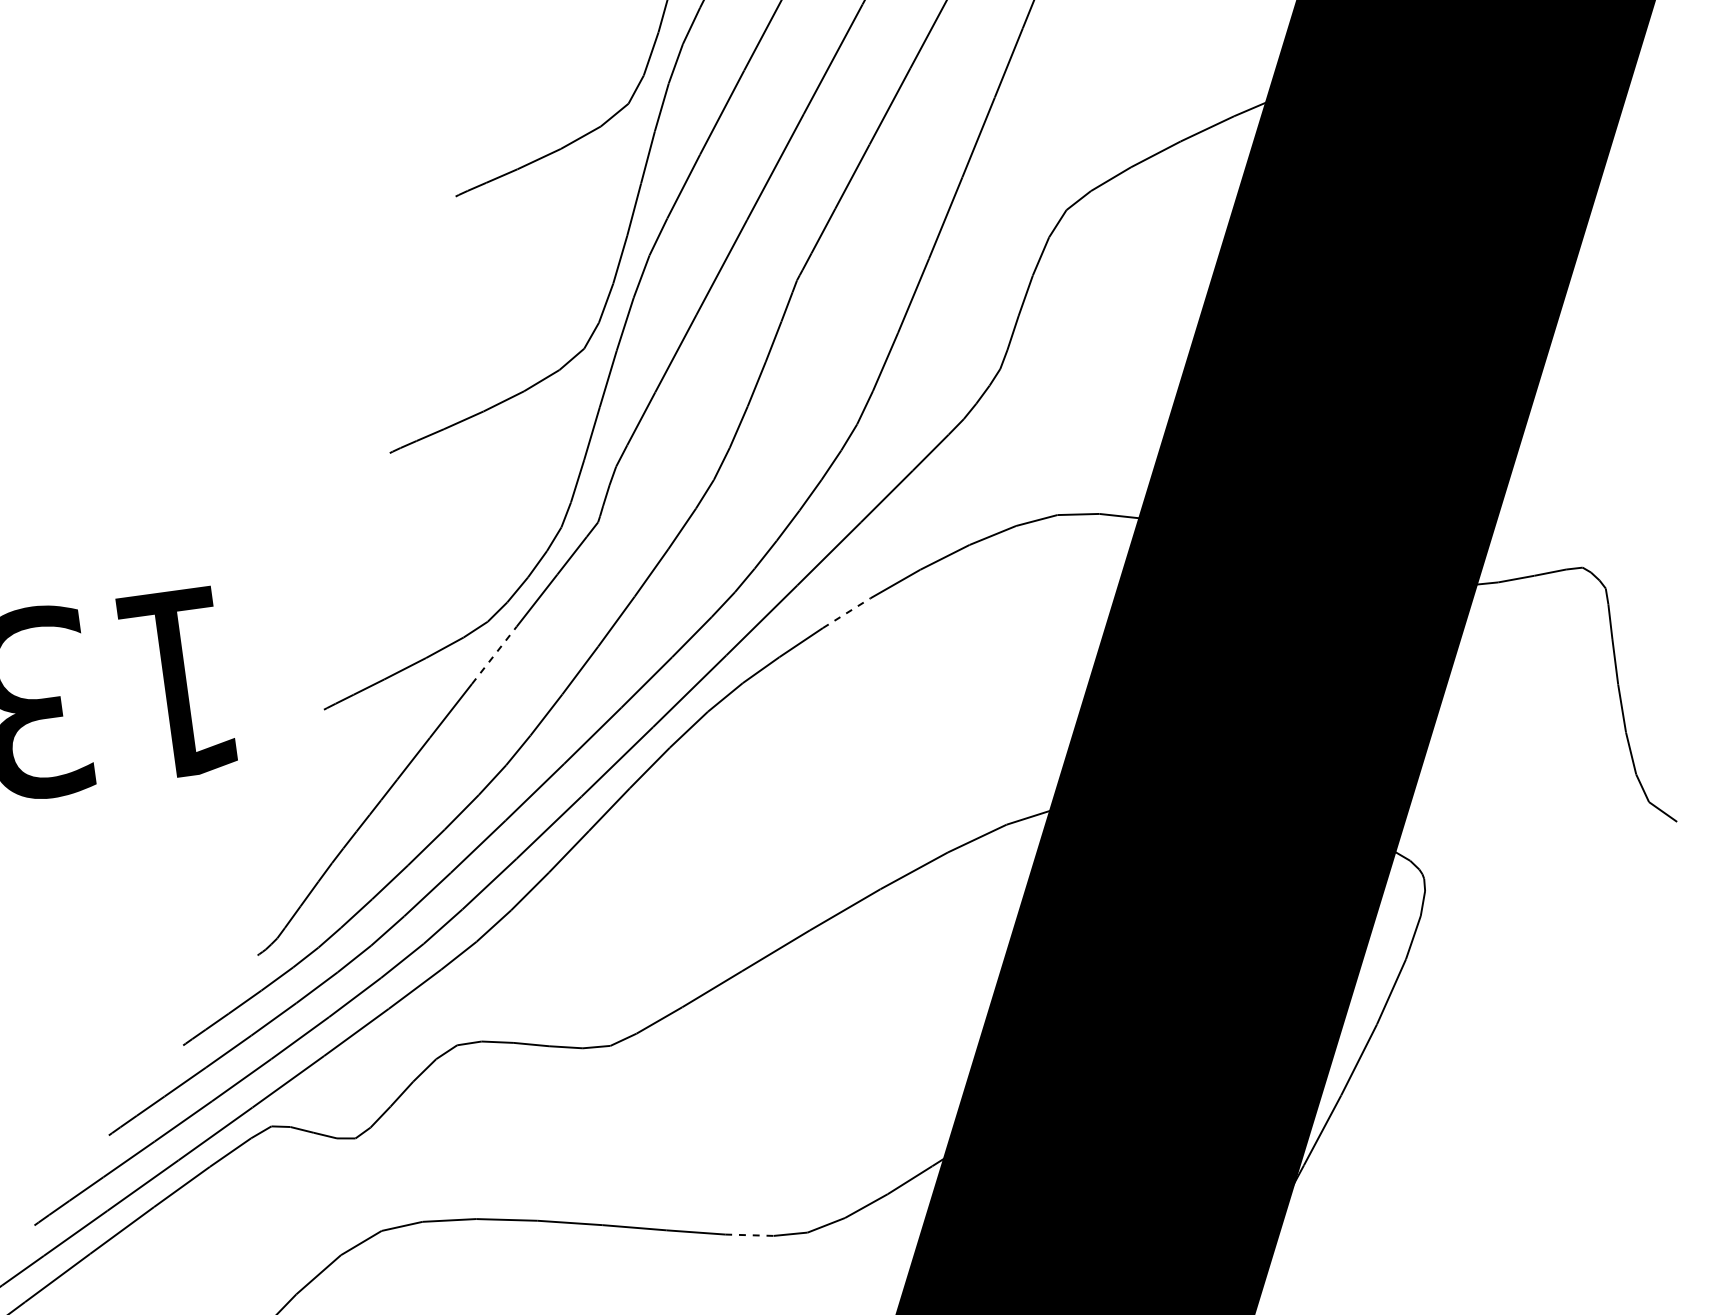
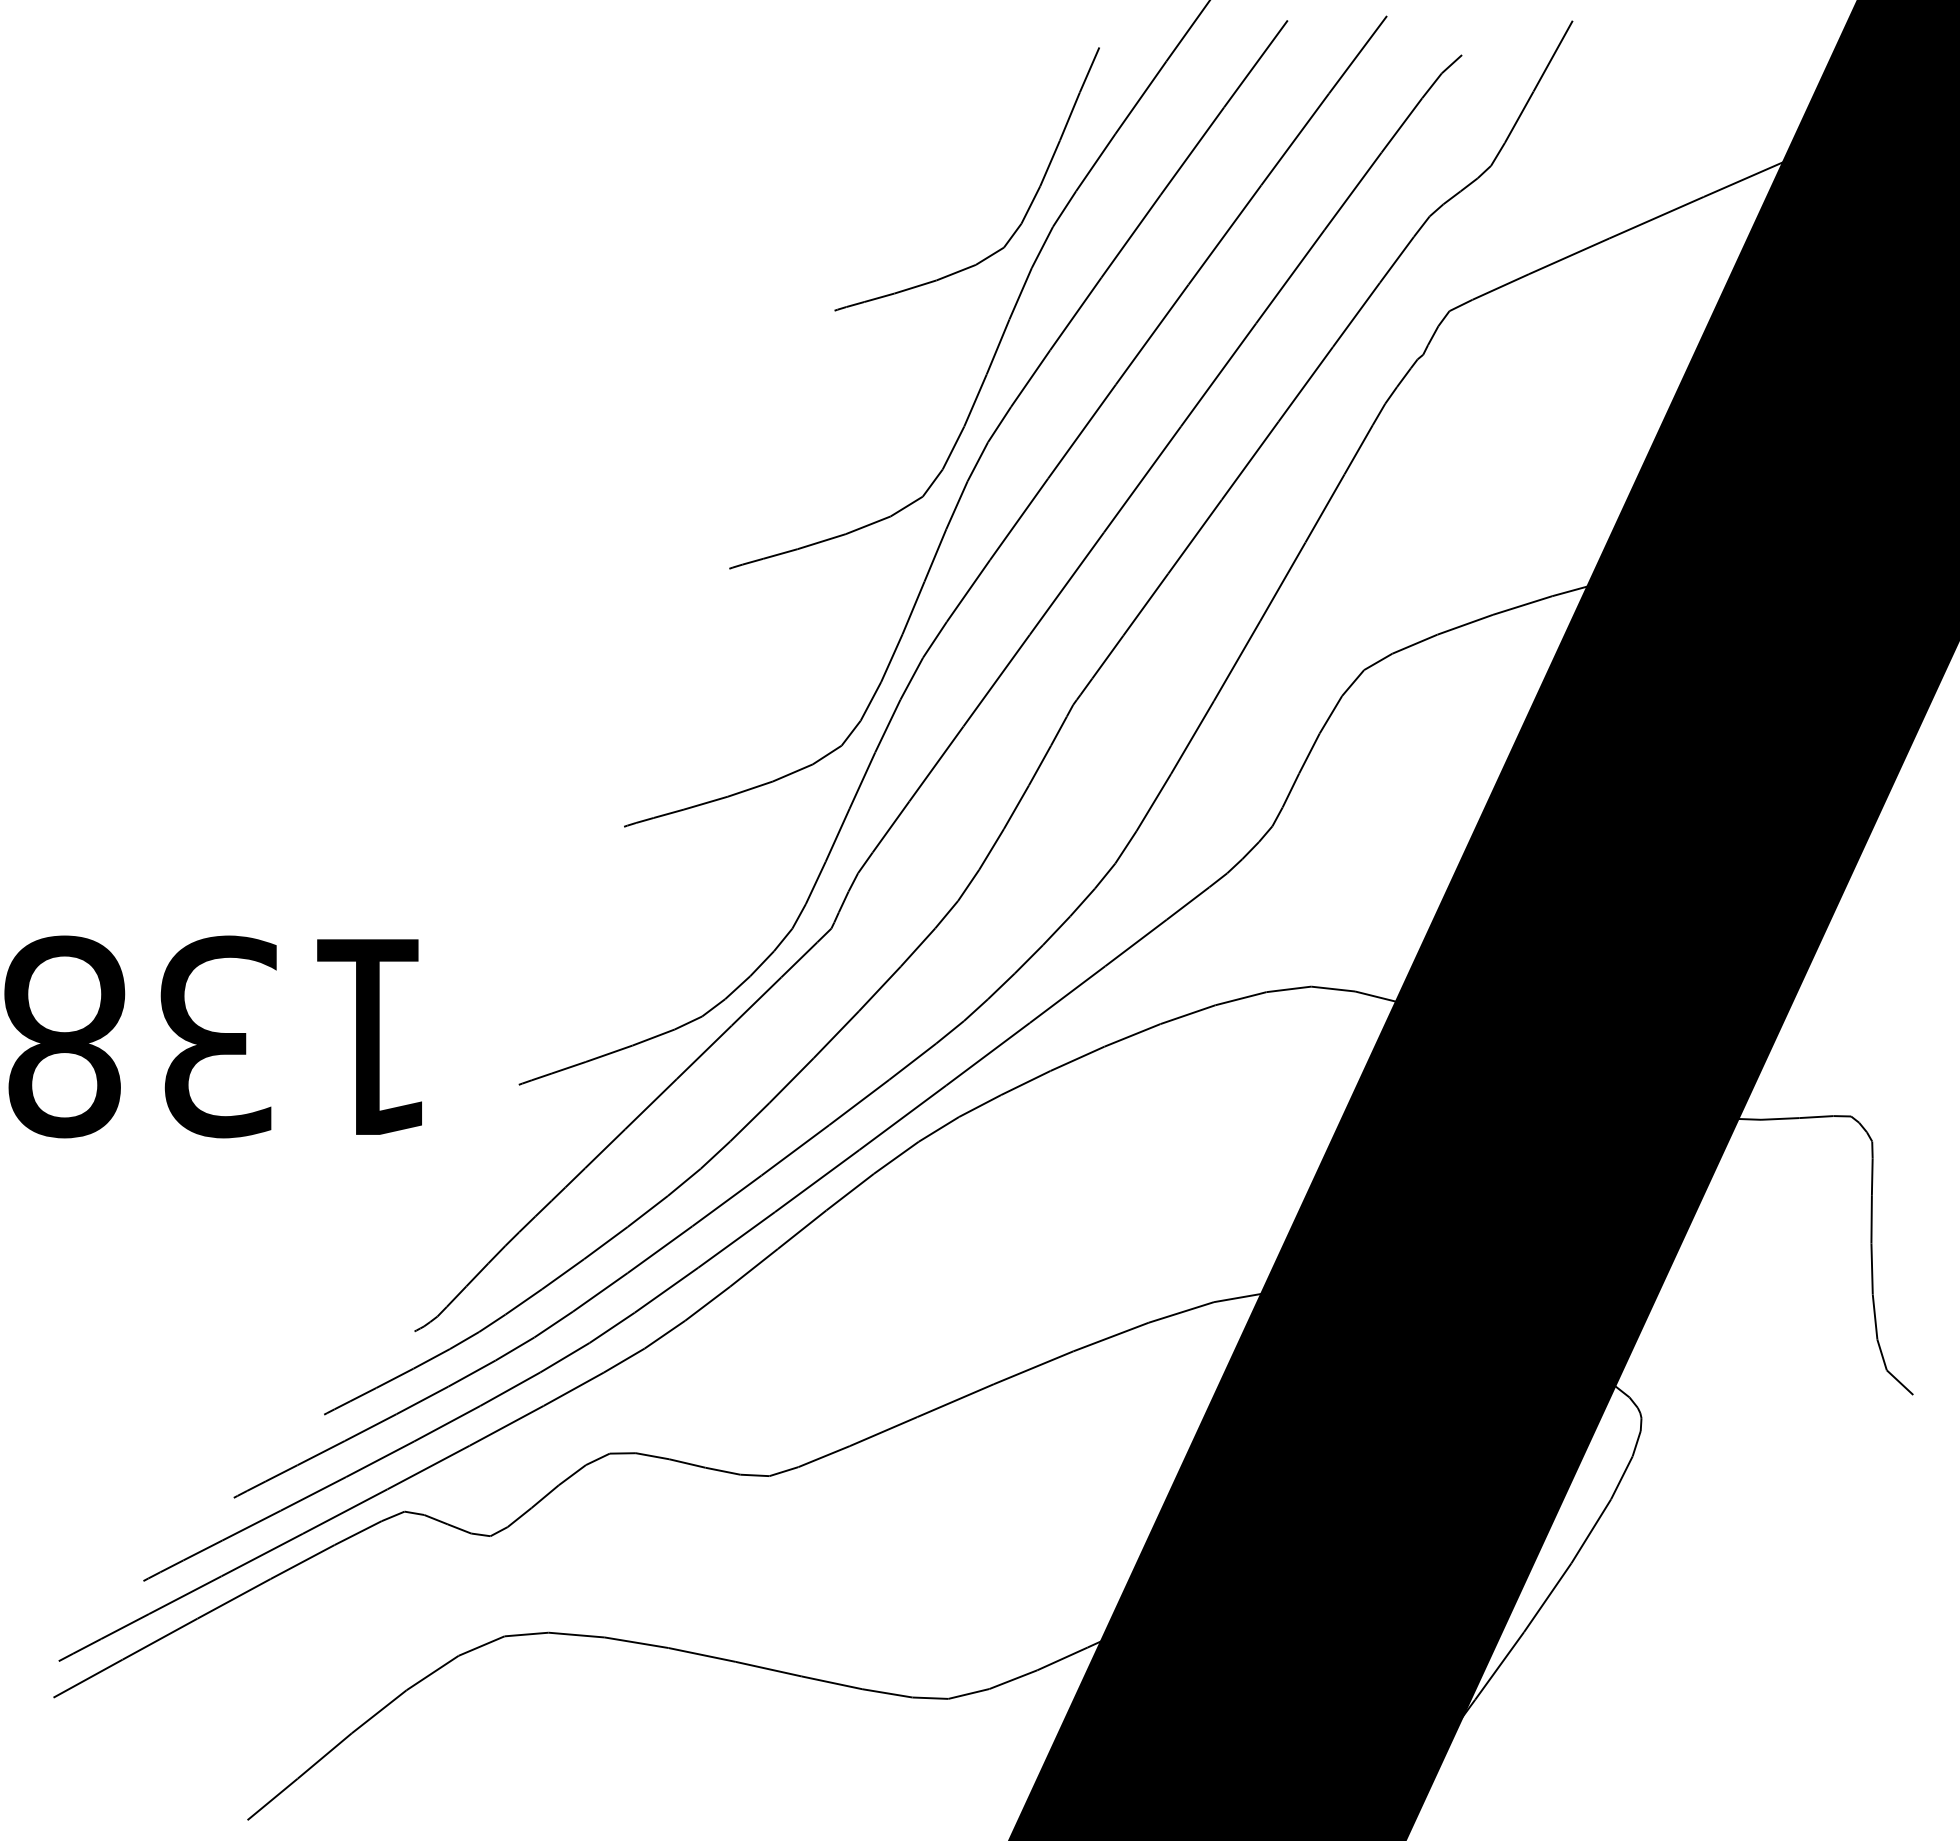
line: (846, 612) -> (1077, 1058), dashed -> solid
line: (494, 655) -> (704, 1052), dashed -> solid
line: (749, 1235) -> (887, 1693), dashed -> solid

